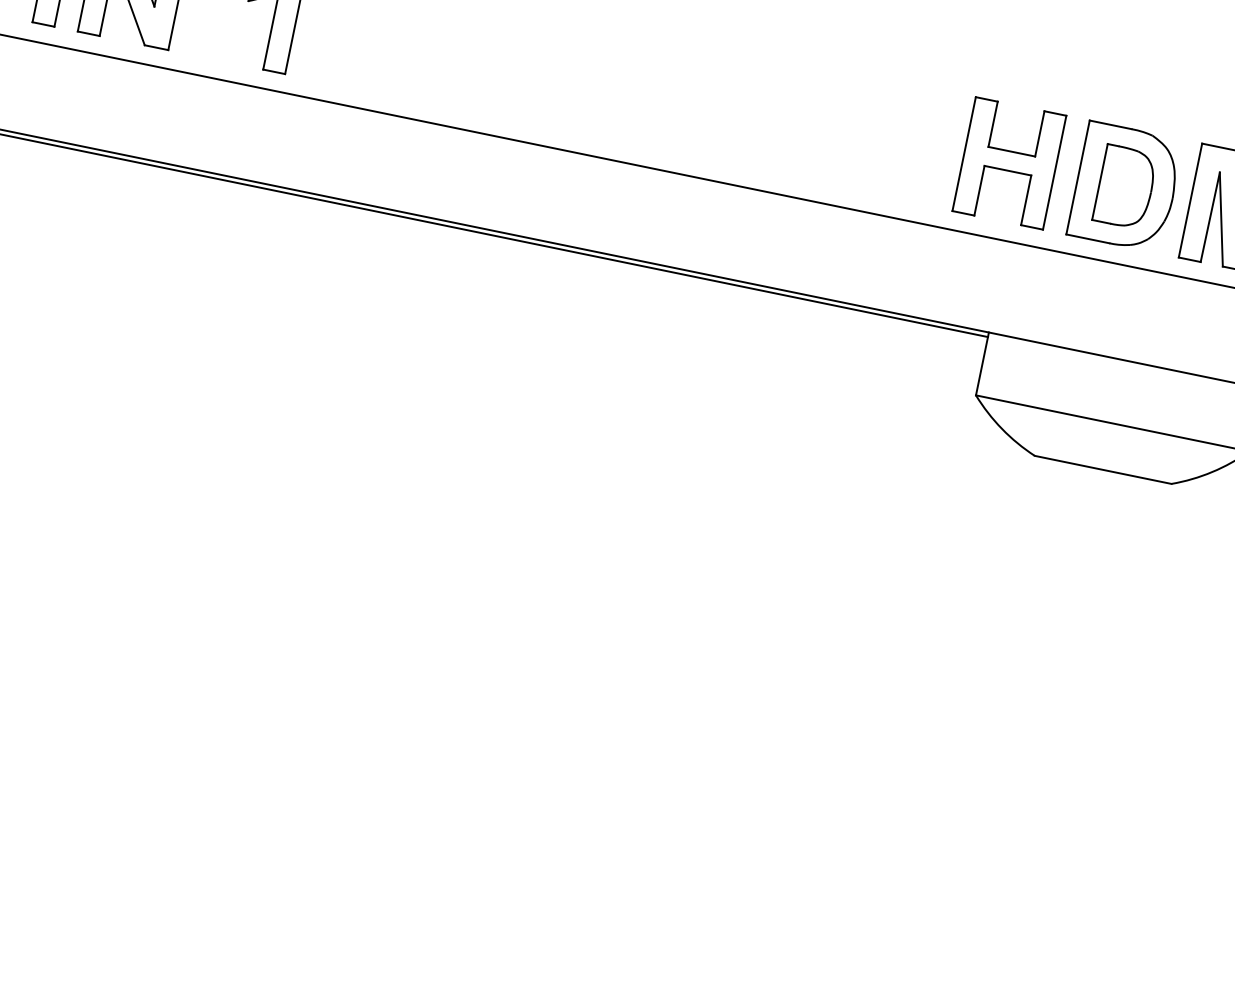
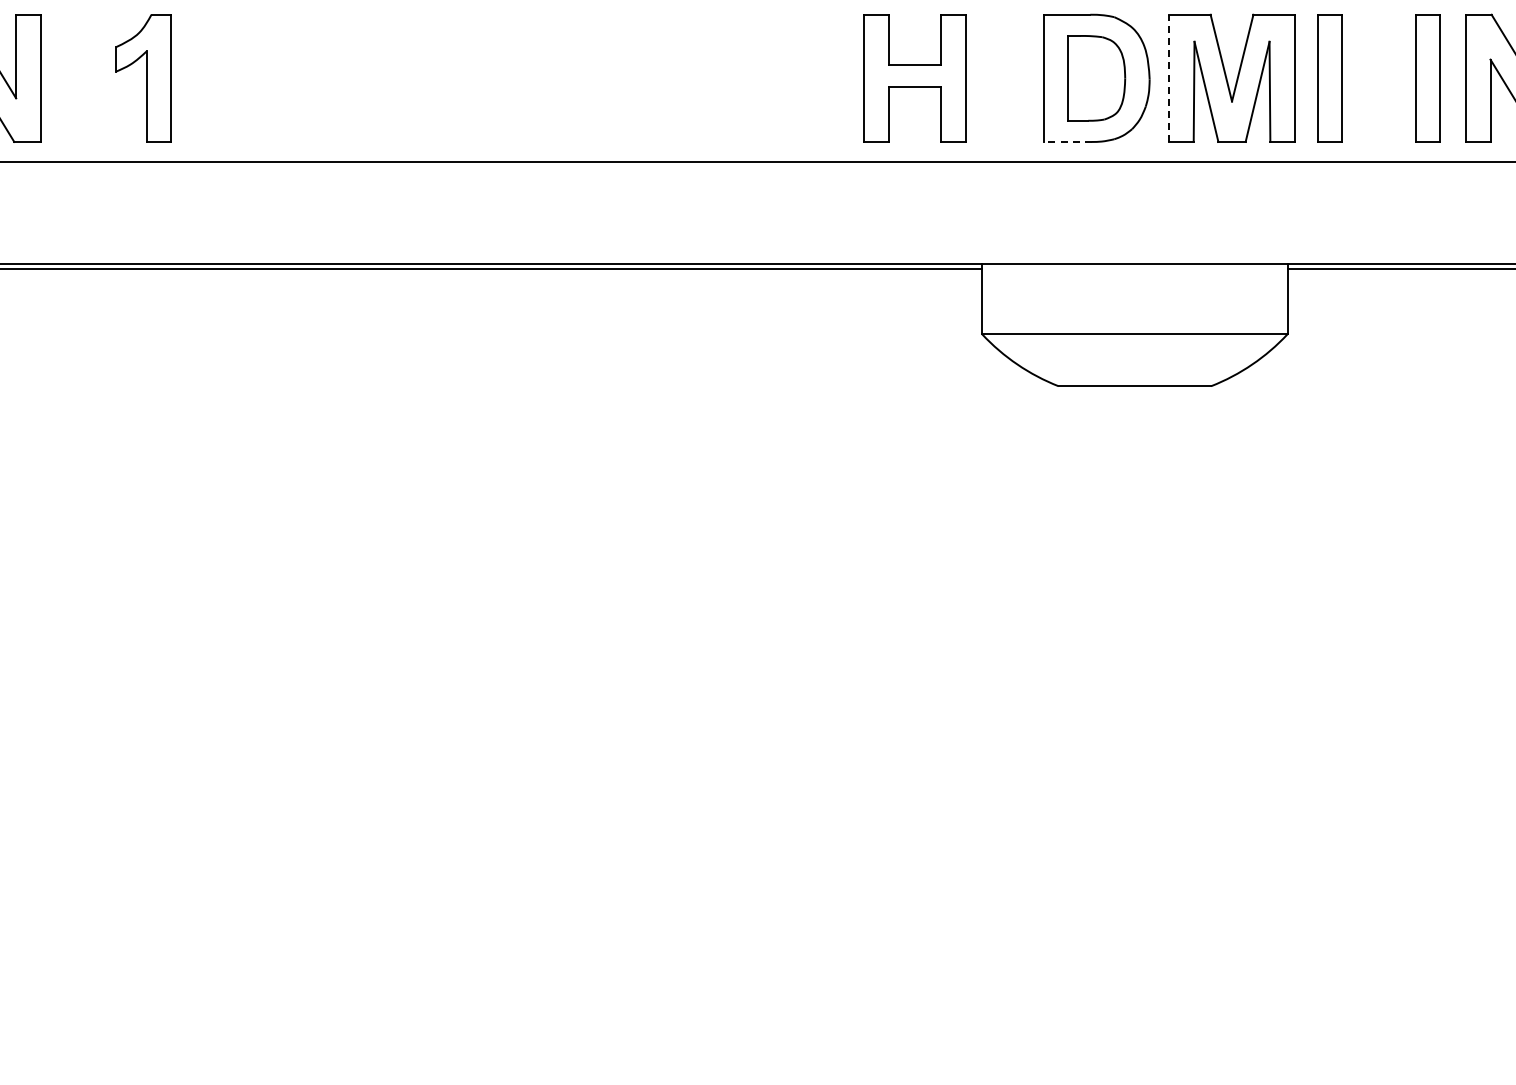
part: (1008, 163) -> (914, 78), moved
line: (1190, 200) -> (1169, 78), solid -> dashed
line: (1087, 238) -> (1067, 141), solid -> dashed

